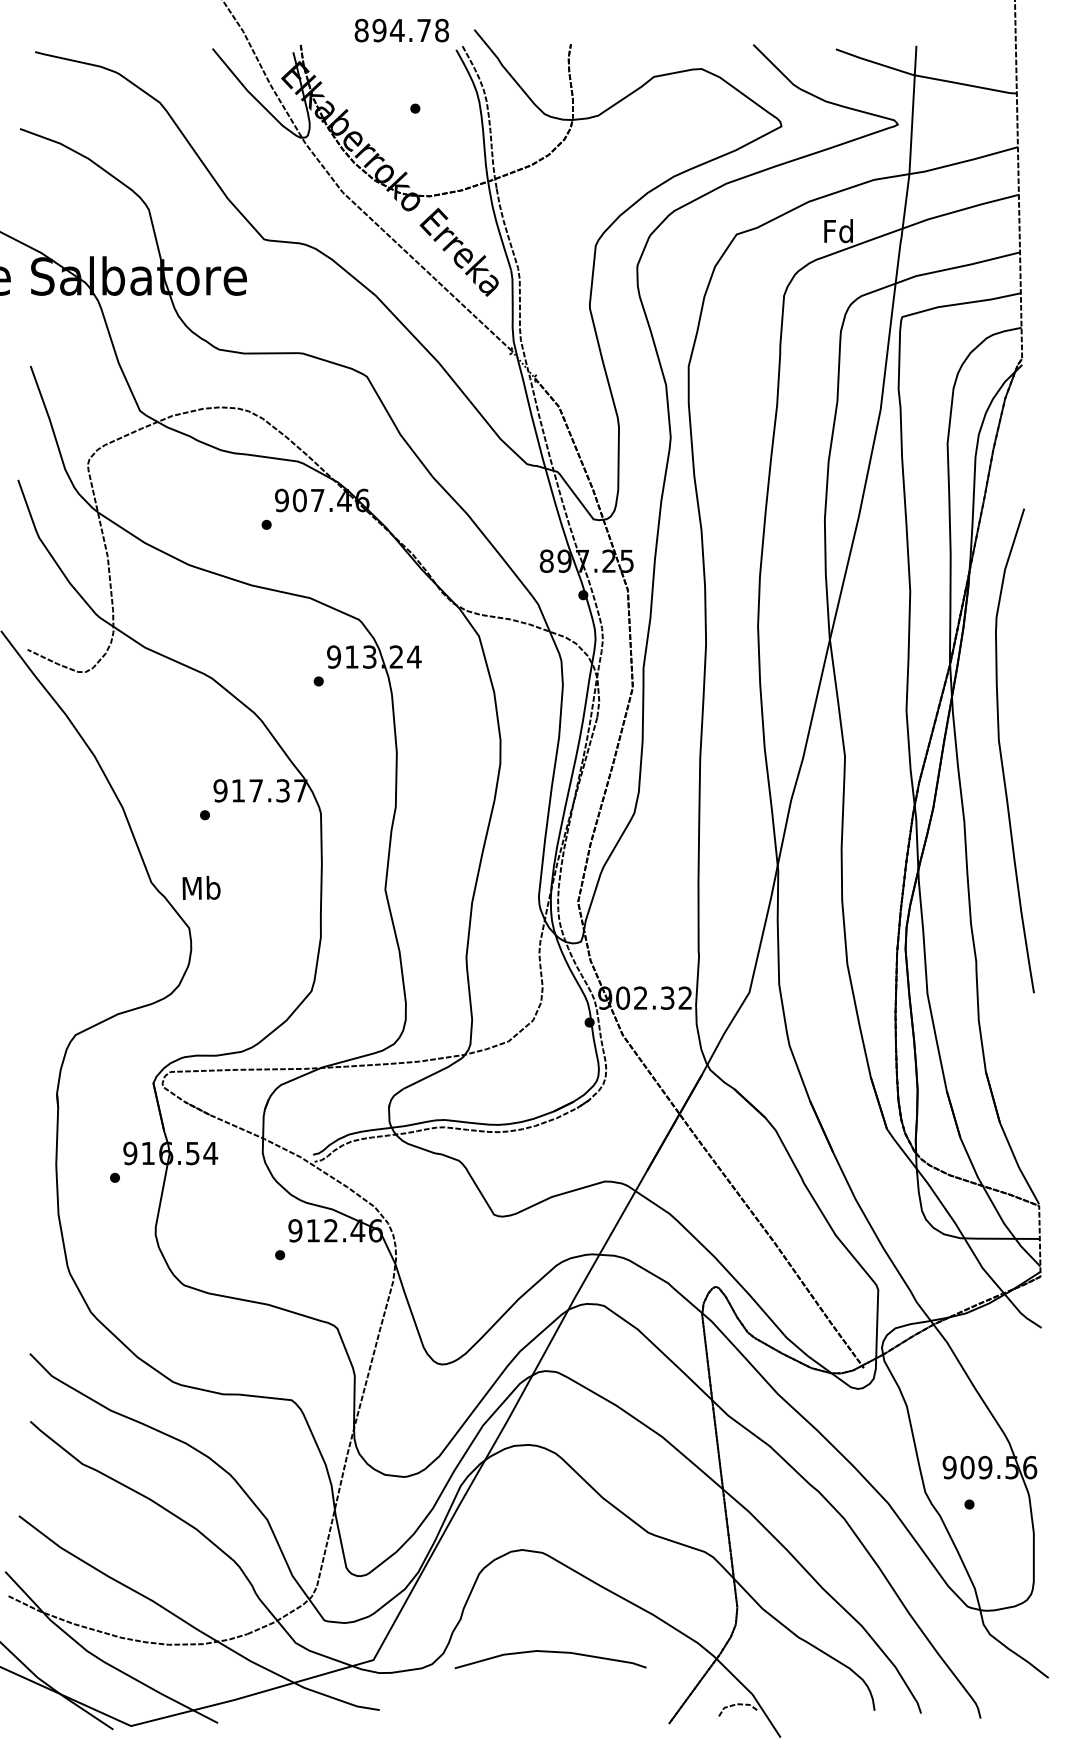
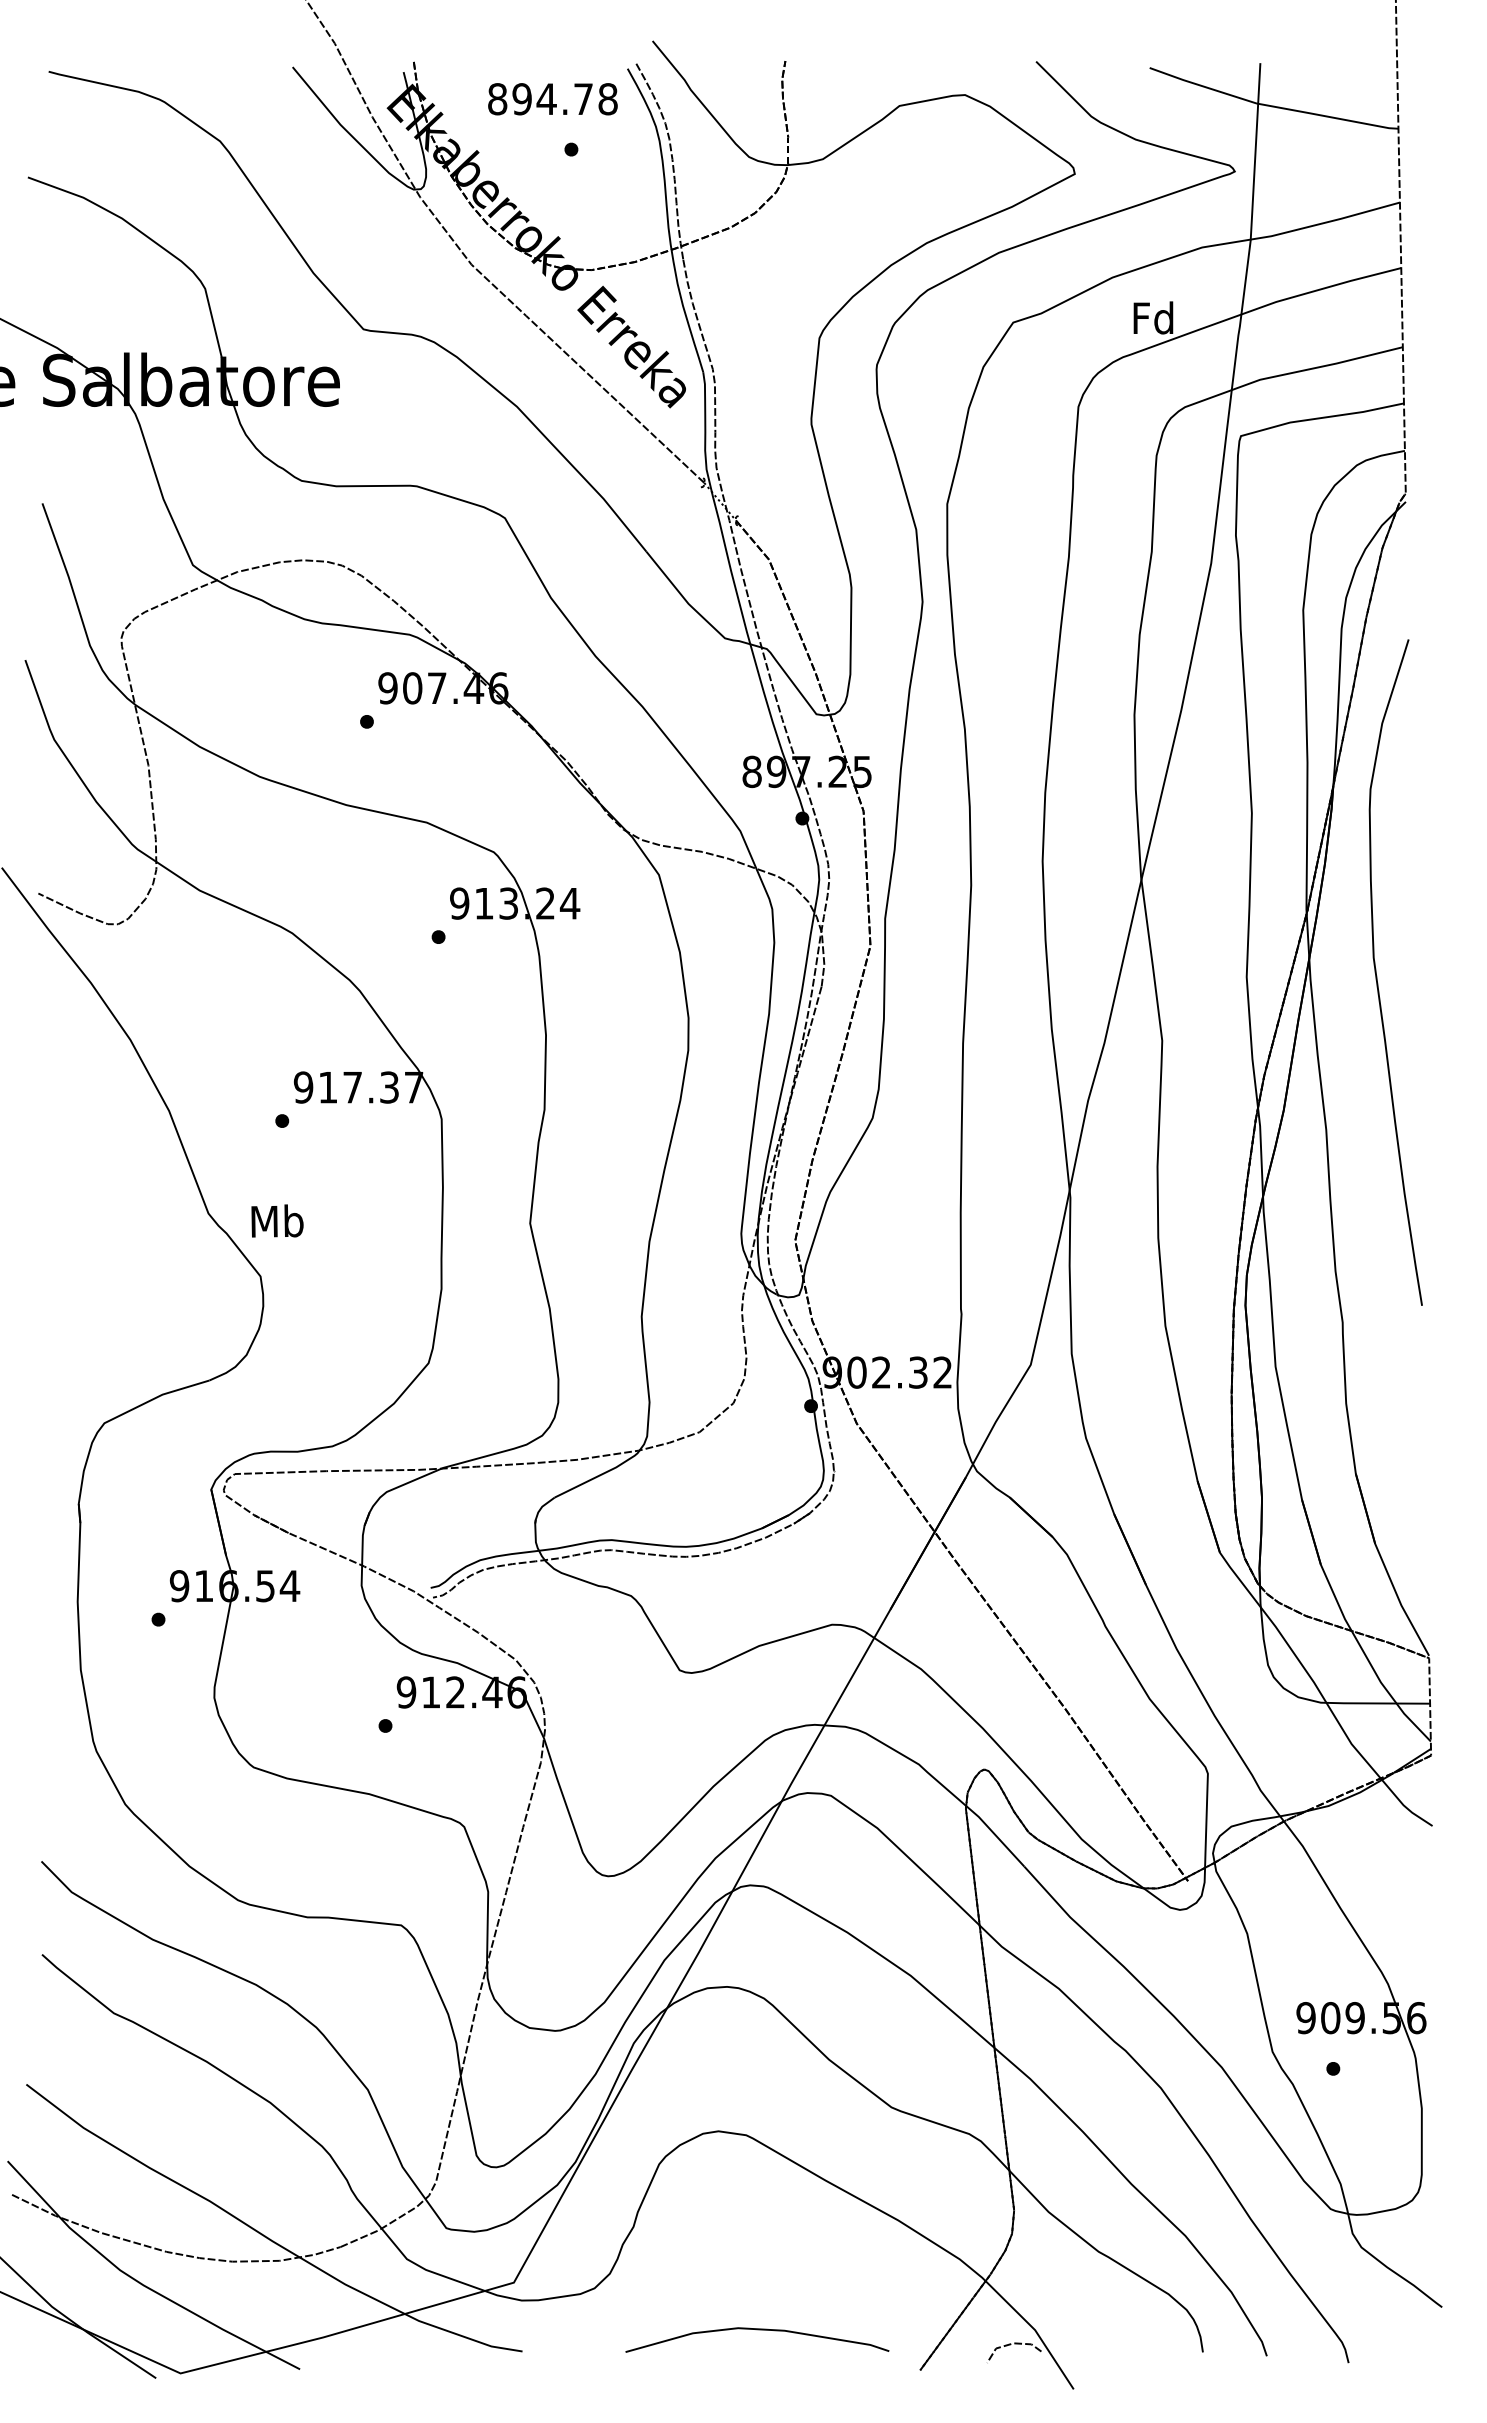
text: (401, 30) -> (552, 99), moved
curve: (1001, 753) -> (1377, 976), moved
curve: (550, 1652) -> (757, 2330), moved

